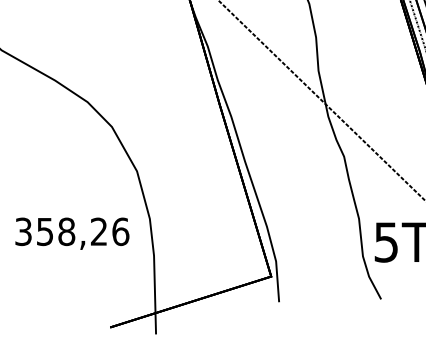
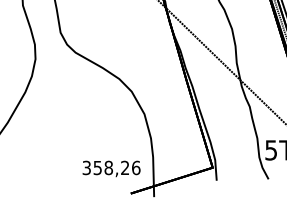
text: (72, 232) -> (111, 168), moved

